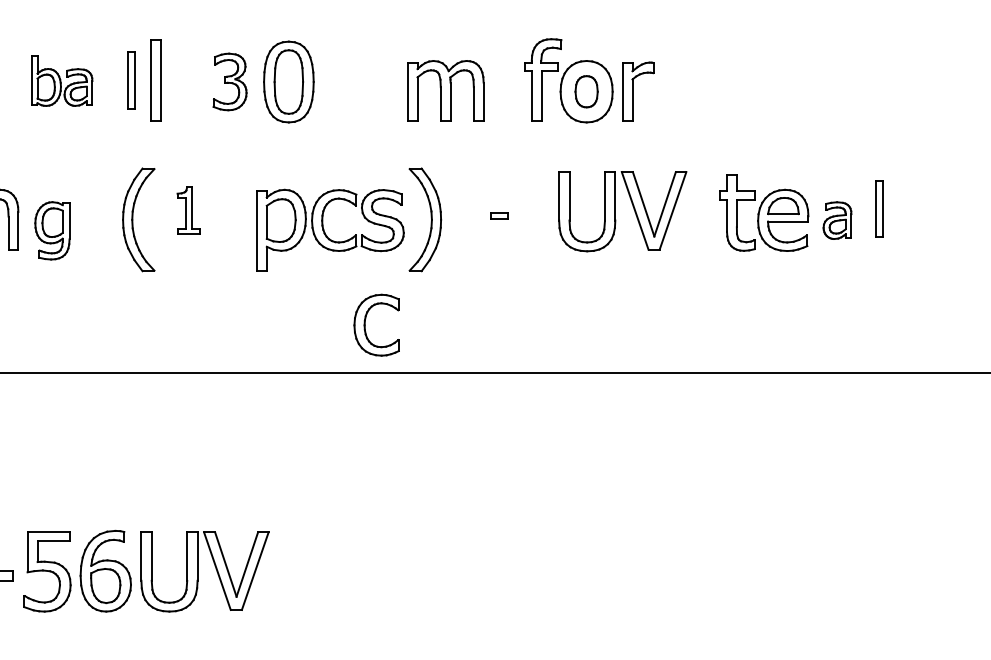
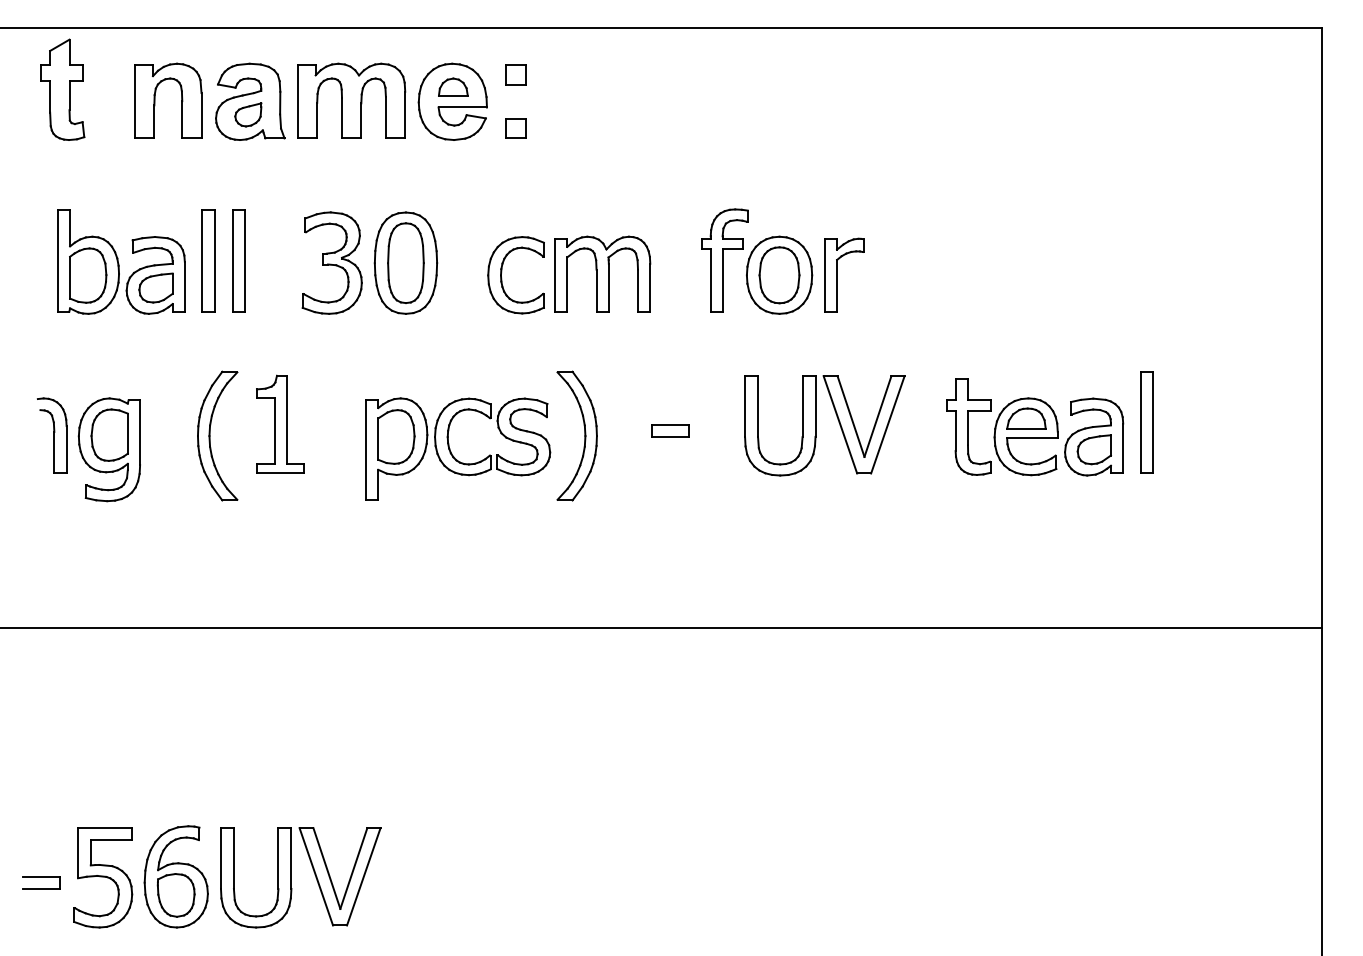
part: (131, 79) -> (208, 260), size x1.43
part: (62, 80) -> (121, 261), size x1.67
part: (229, 81) -> (331, 262), size x1.43
part: (586, 91) -> (779, 275), size x1.43
part: (188, 209) -> (280, 423), size x1.67
part: (879, 209) -> (1146, 422), size x1.43
part: (499, 215) -> (670, 430), size x1.67
part: (837, 220) -> (1094, 436), size x1.67
part: (51, 230) -> (108, 449), size x1.43
part: (365, 323) -> (502, 272), moved

